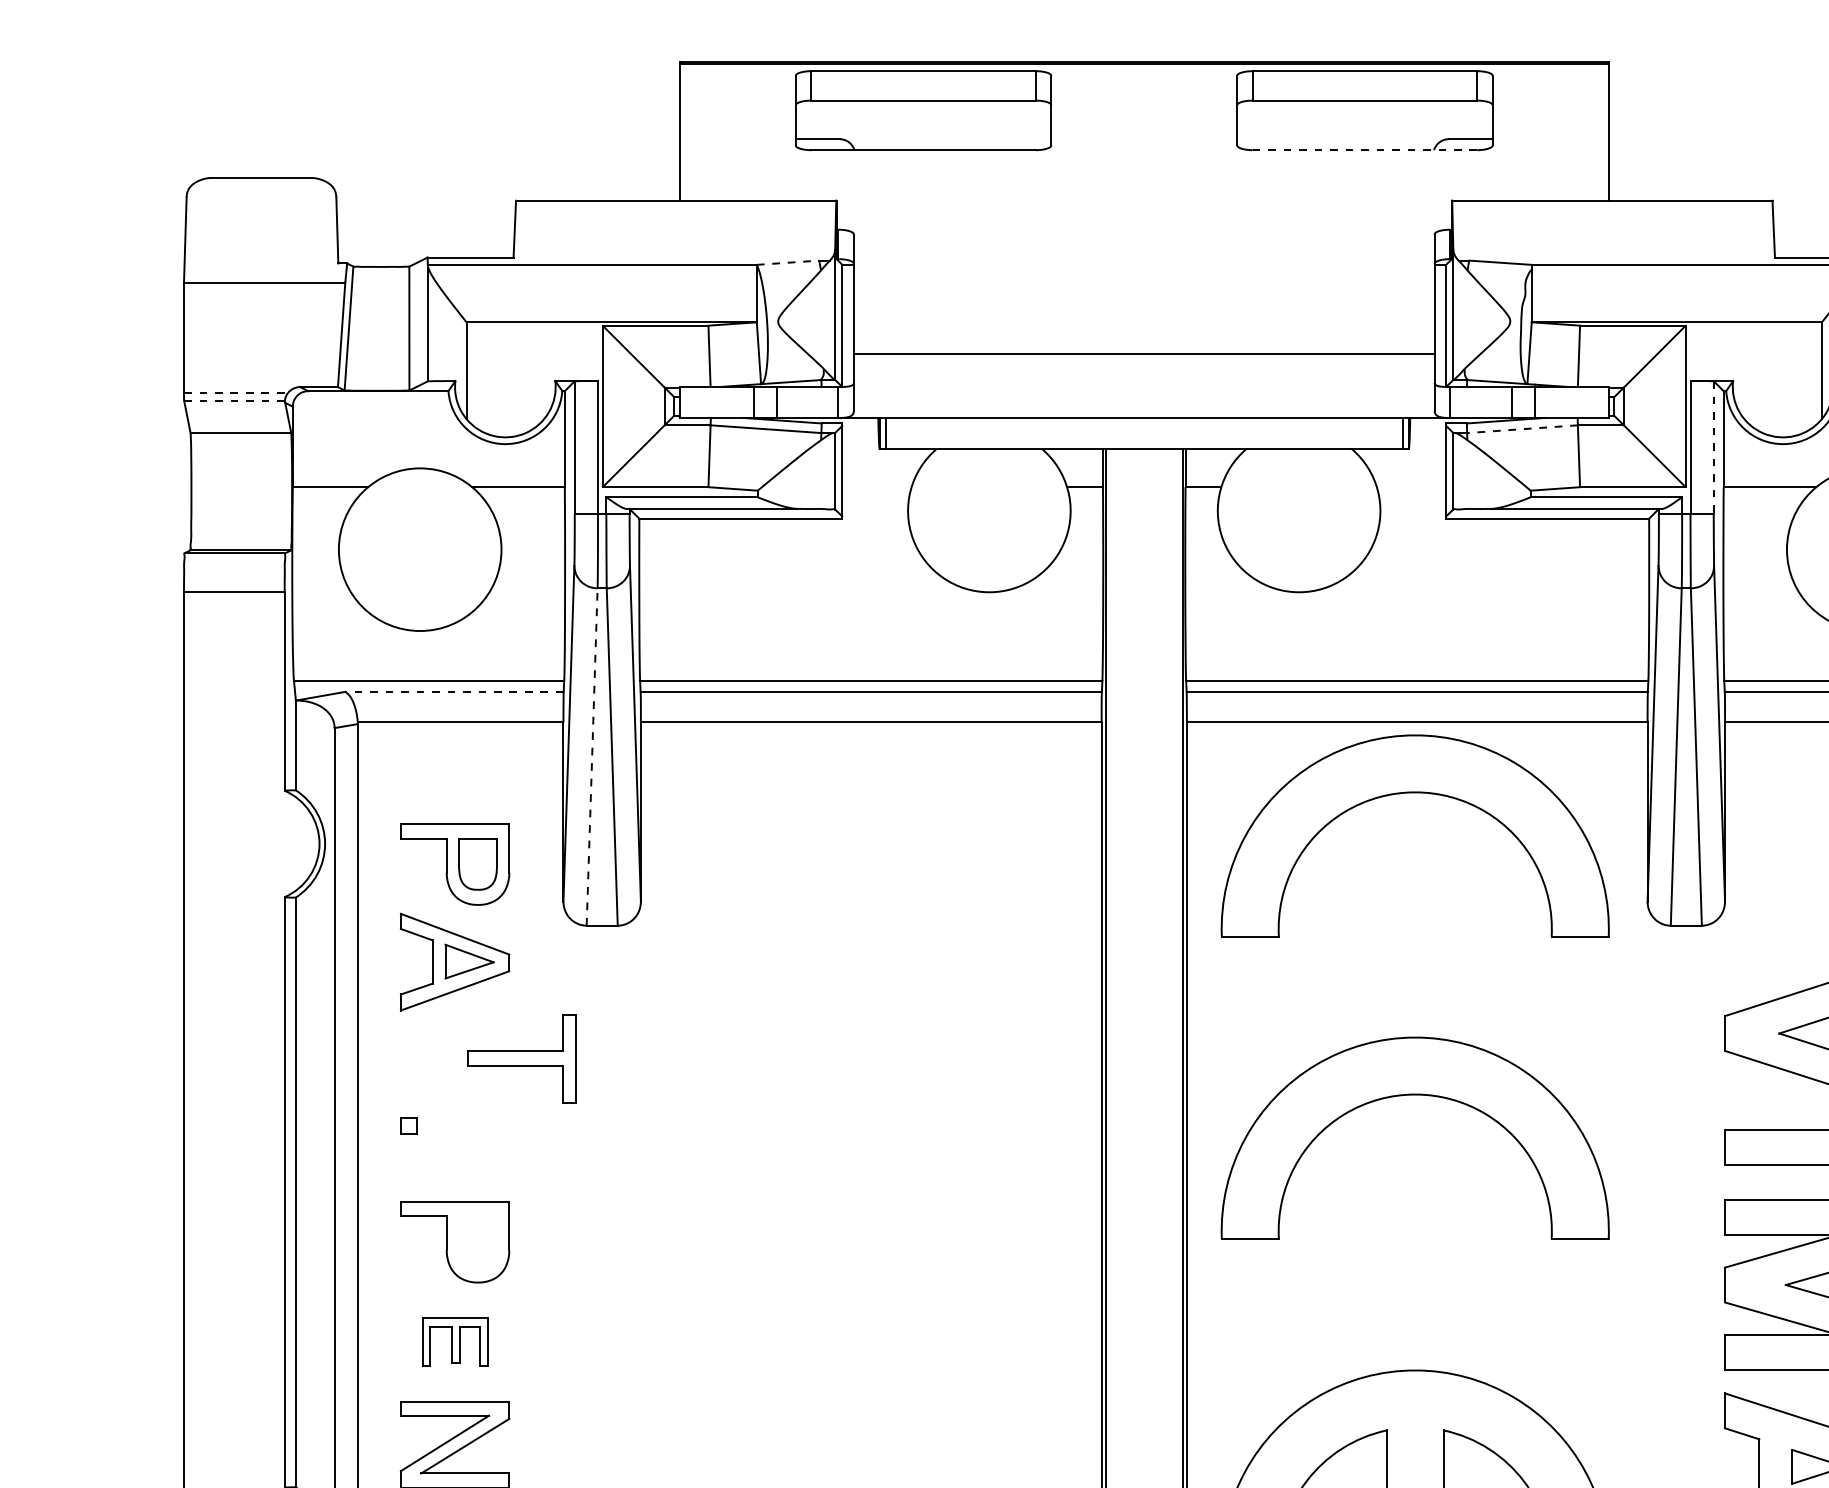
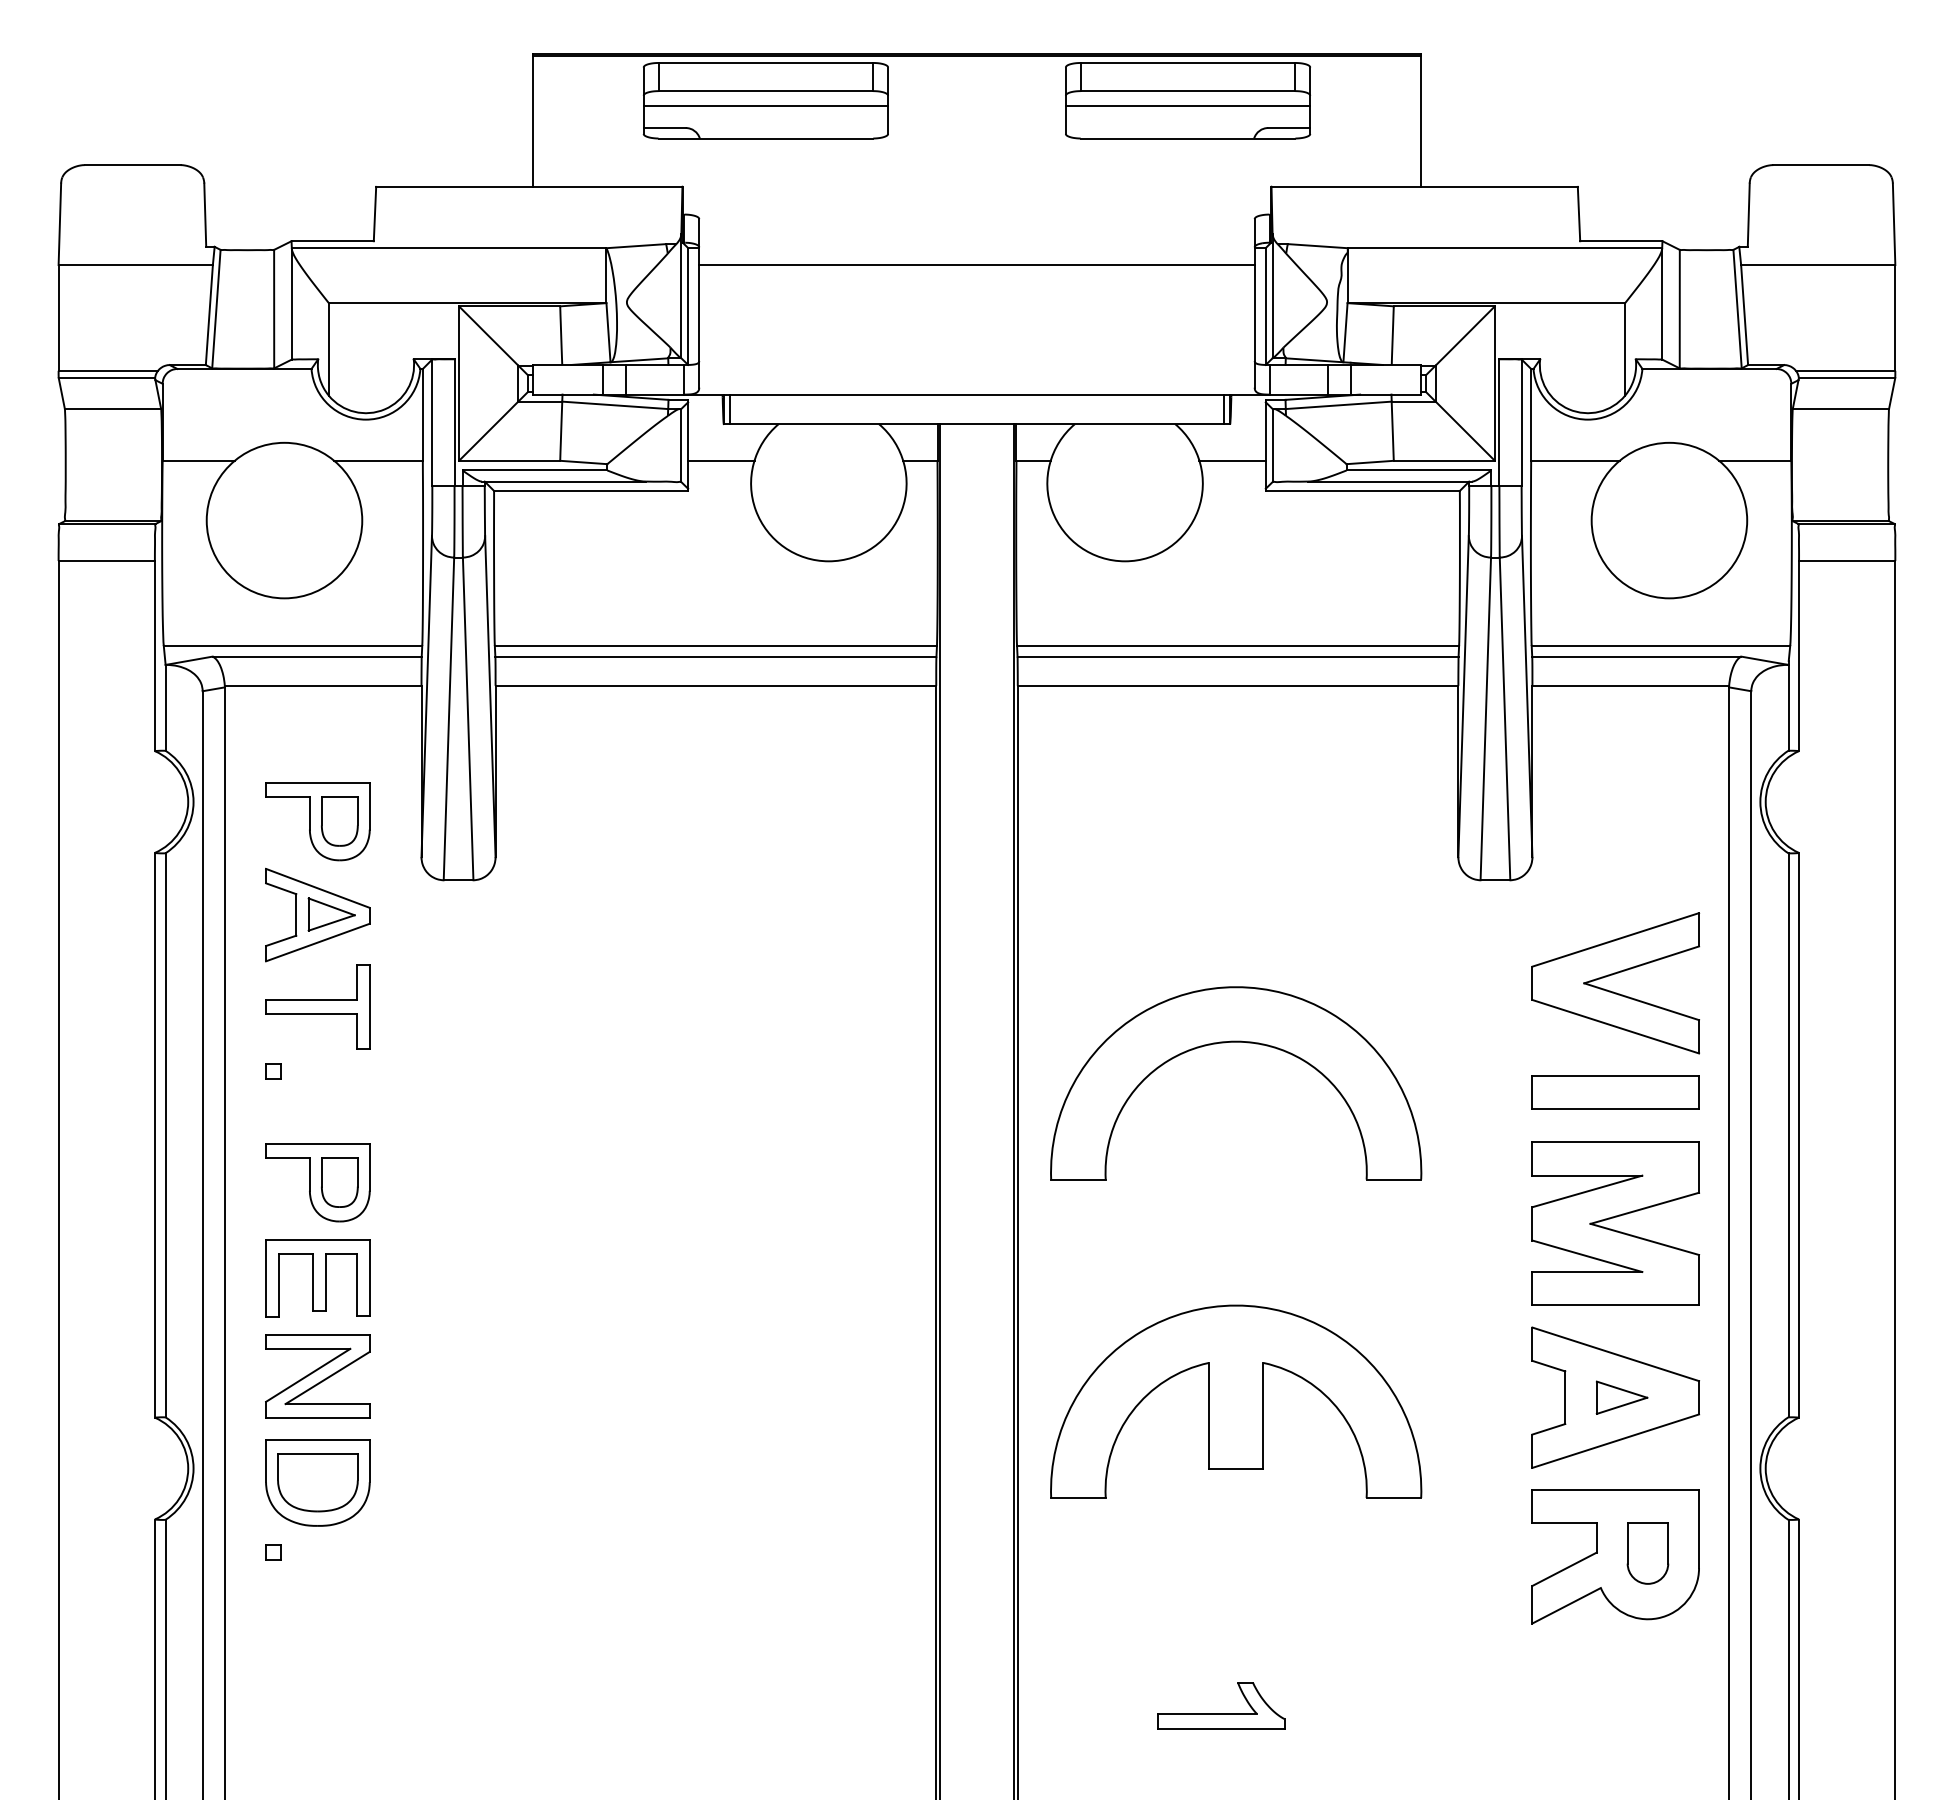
line: (923, 115) -> (765, 105), added
line: (1364, 115) -> (1187, 105), added
line: (1364, 150) -> (1187, 138), dashed -> solid
line: (788, 263) -> (636, 246), dashed -> solid
line: (1143, 354) -> (976, 264), moved
line: (236, 392) -> (108, 370), dashed -> solid
line: (235, 401) -> (107, 378), dashed -> solid
line: (1522, 429) -> (1338, 405), dashed -> solid
line: (1713, 448) -> (1521, 423), dashed -> solid
line: (877, 486) -> (721, 460), added
line: (1411, 486) -> (1232, 460), added
line: (454, 691) -> (317, 656), dashed -> solid
line: (591, 756) -> (448, 718), dashed -> solid
part: (1415, 793) -> (1236, 753), removed
part: (521, 1057) -> (317, 1006), moved
part: (477, 1241) -> (339, 1182), added
part: (454, 1342) -> (317, 1278), size x1.67

